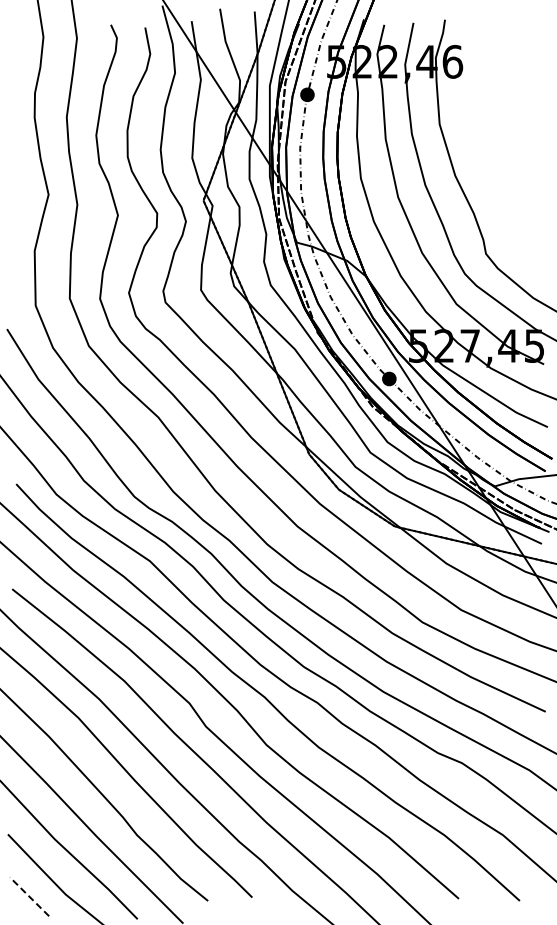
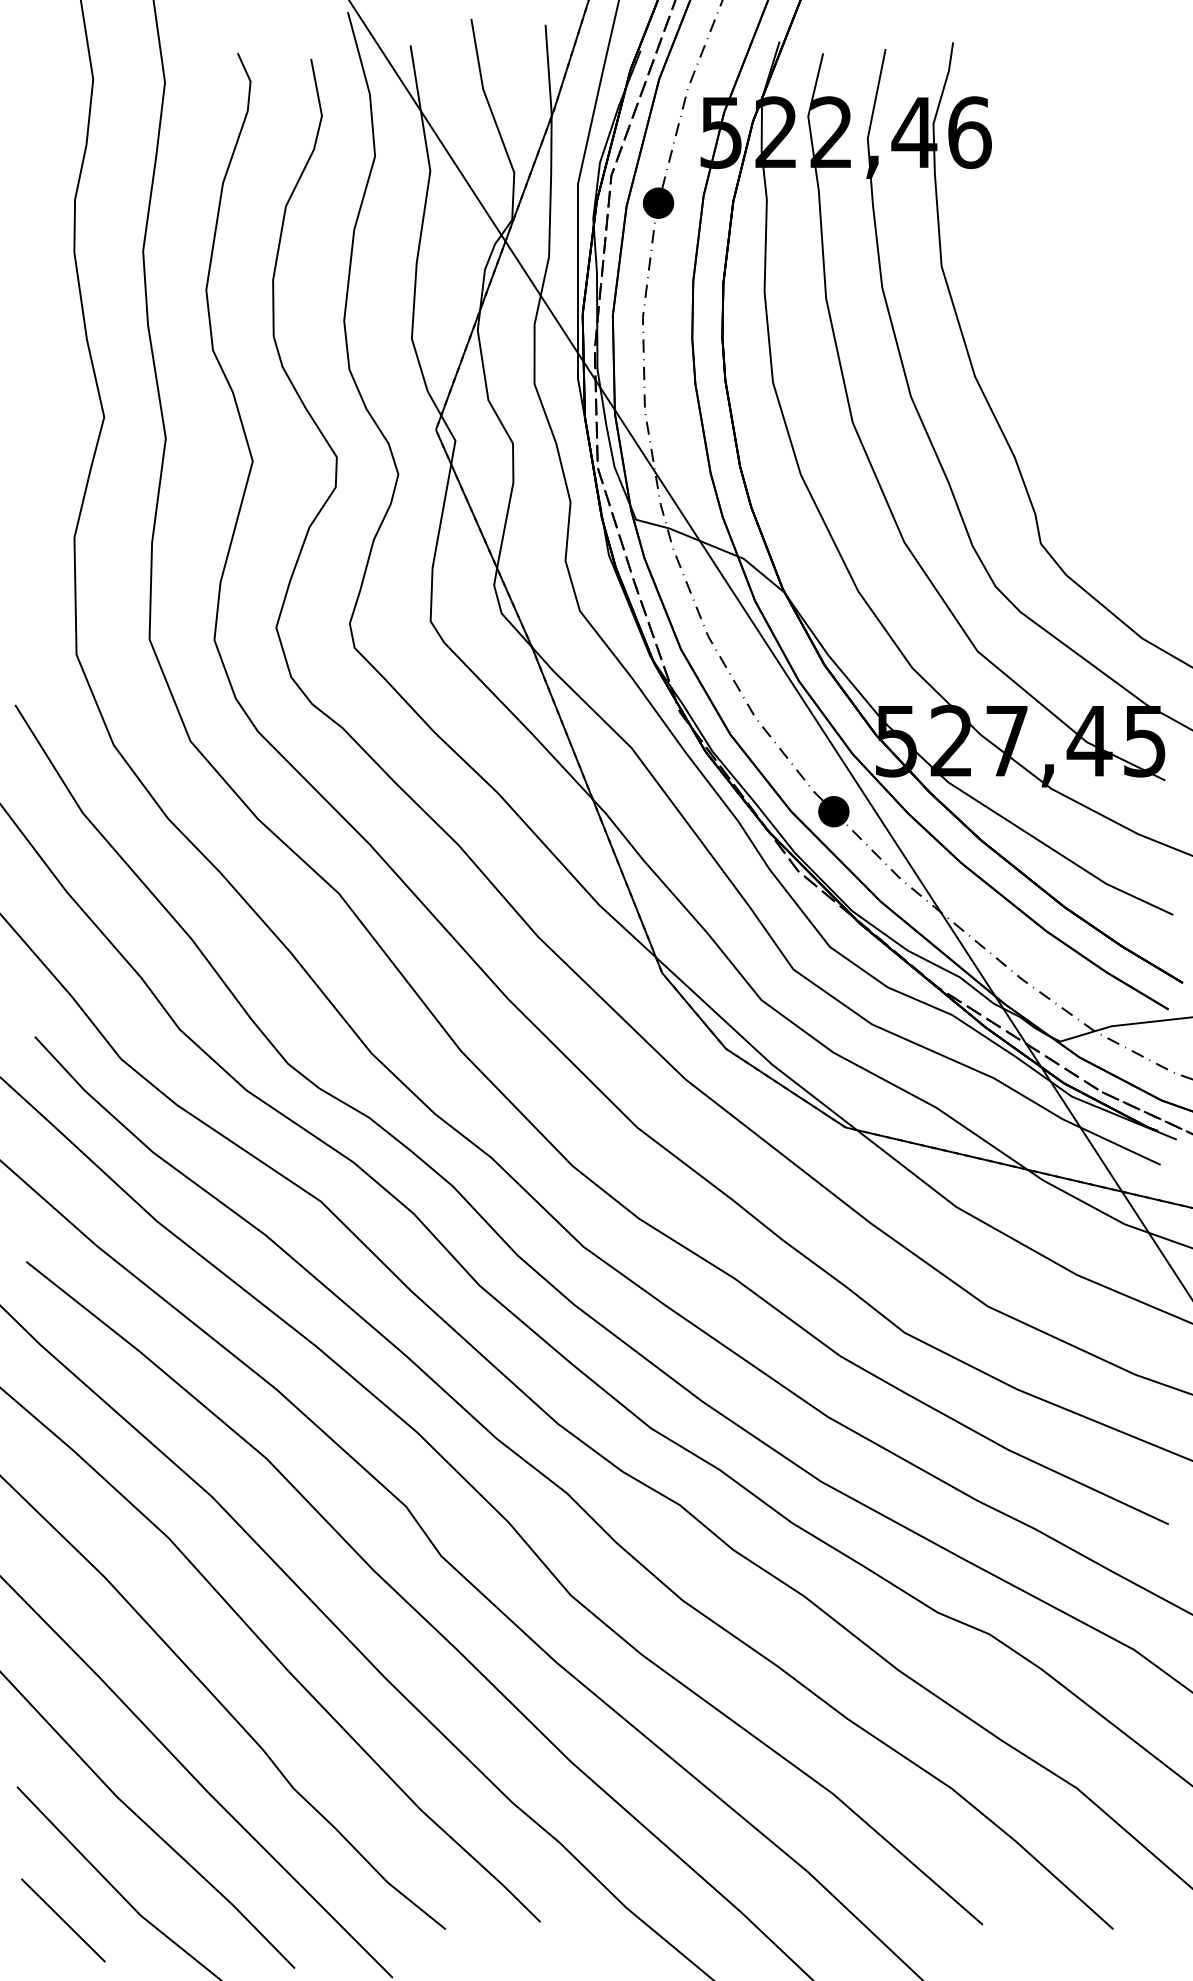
line: (29, 896) -> (63, 1919), dashed -> solid

